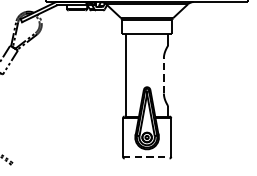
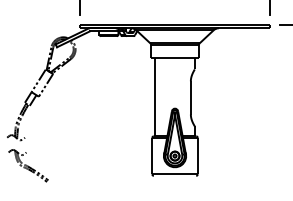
line: (163, 75) -> (190, 97), dashed -> solid
line: (147, 157) -> (175, 174), dashed -> solid

